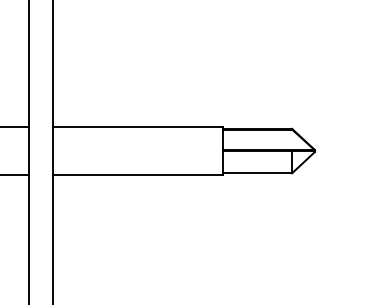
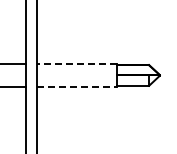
line: (137, 127) -> (76, 64), solid -> dashed
line: (137, 174) -> (76, 86), solid -> dashed

